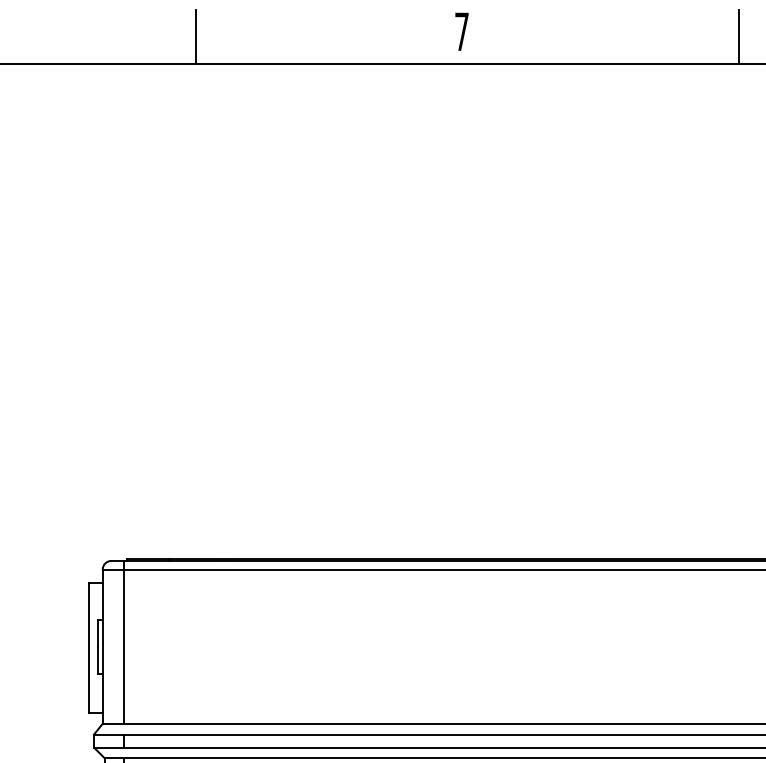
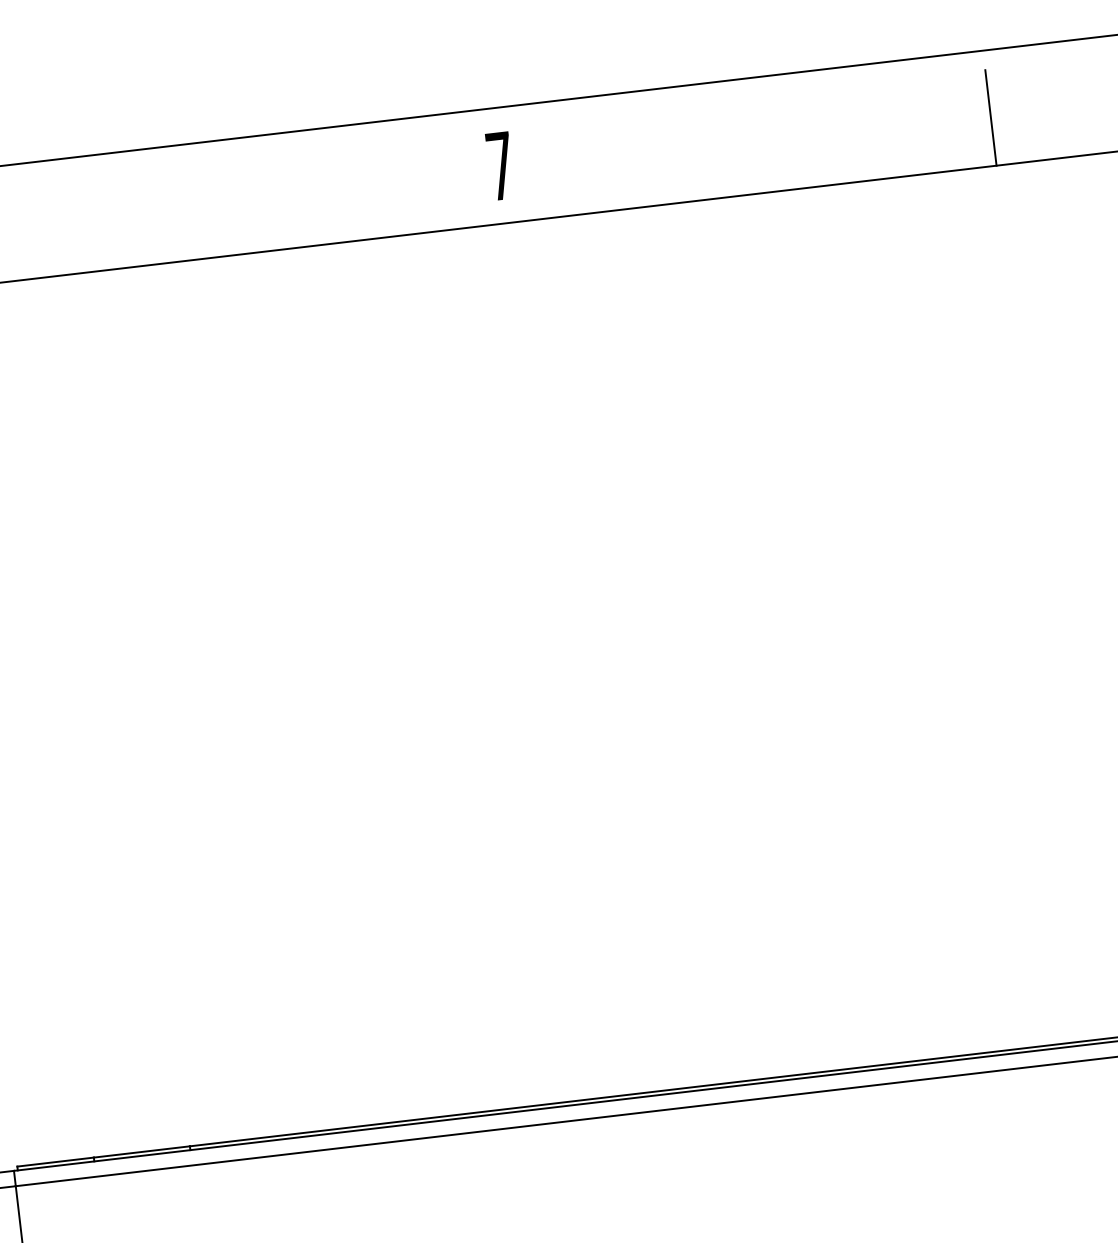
line: (196, 37) -> (32, 231), removed

